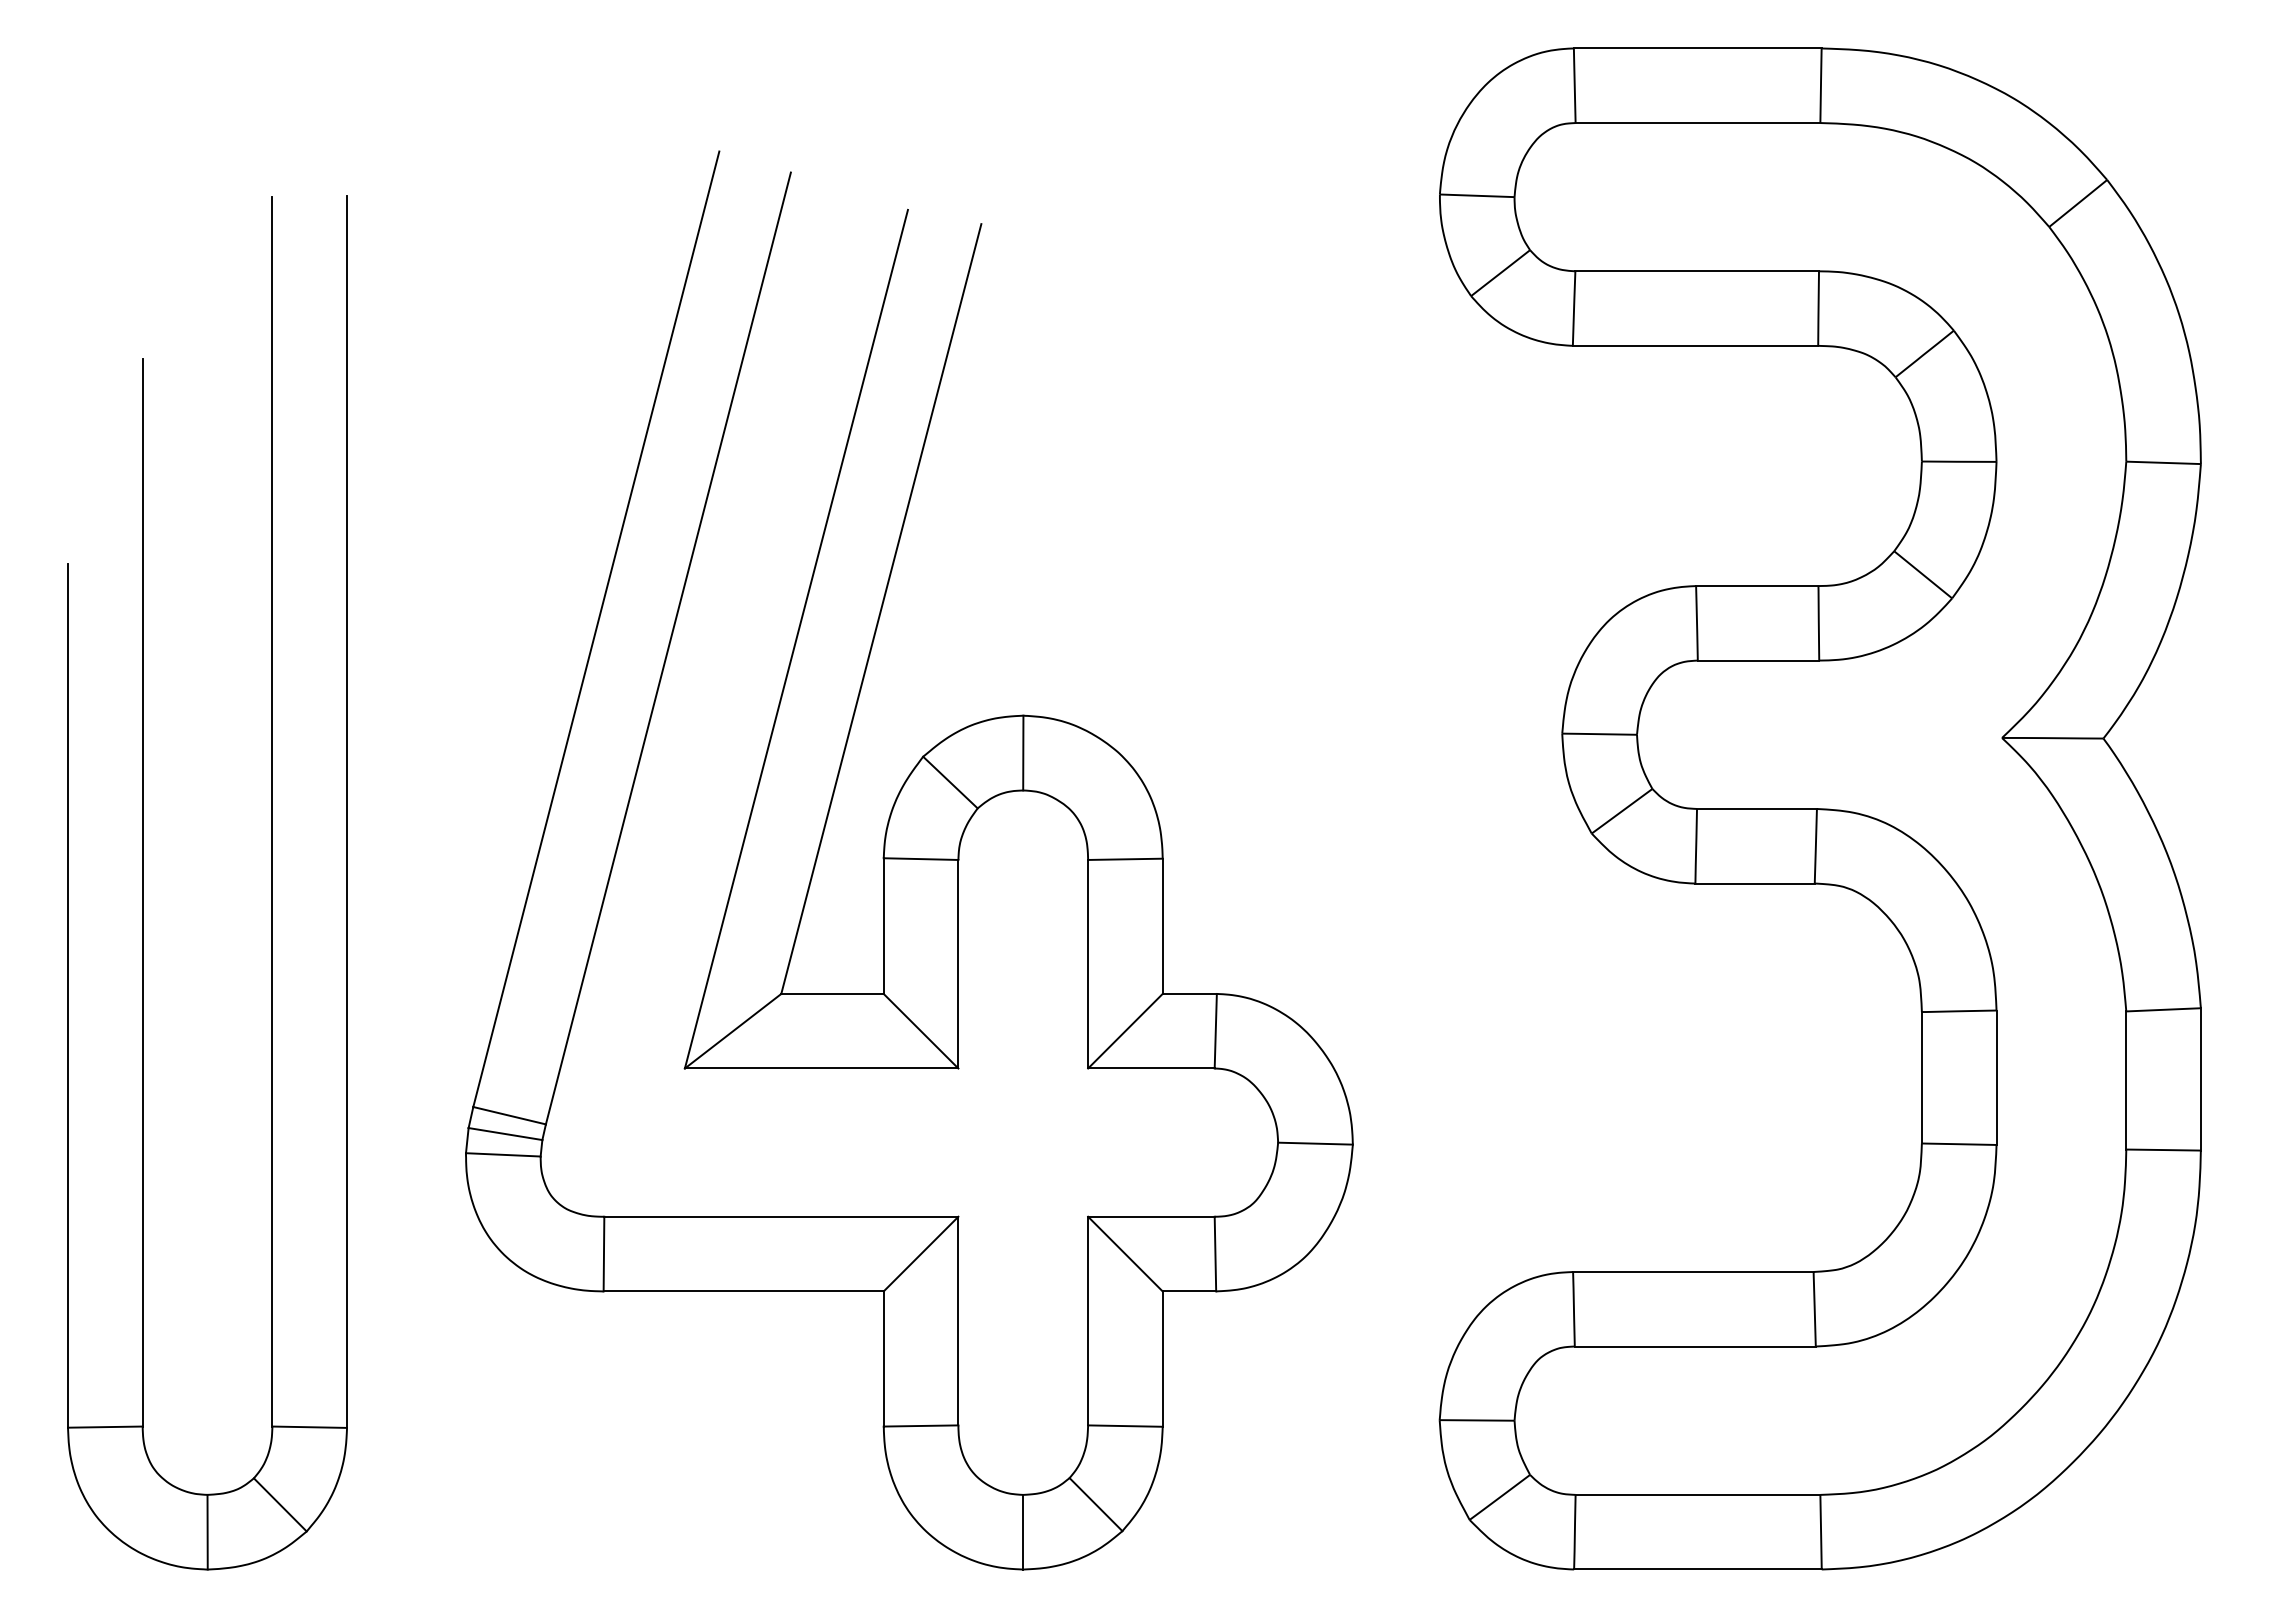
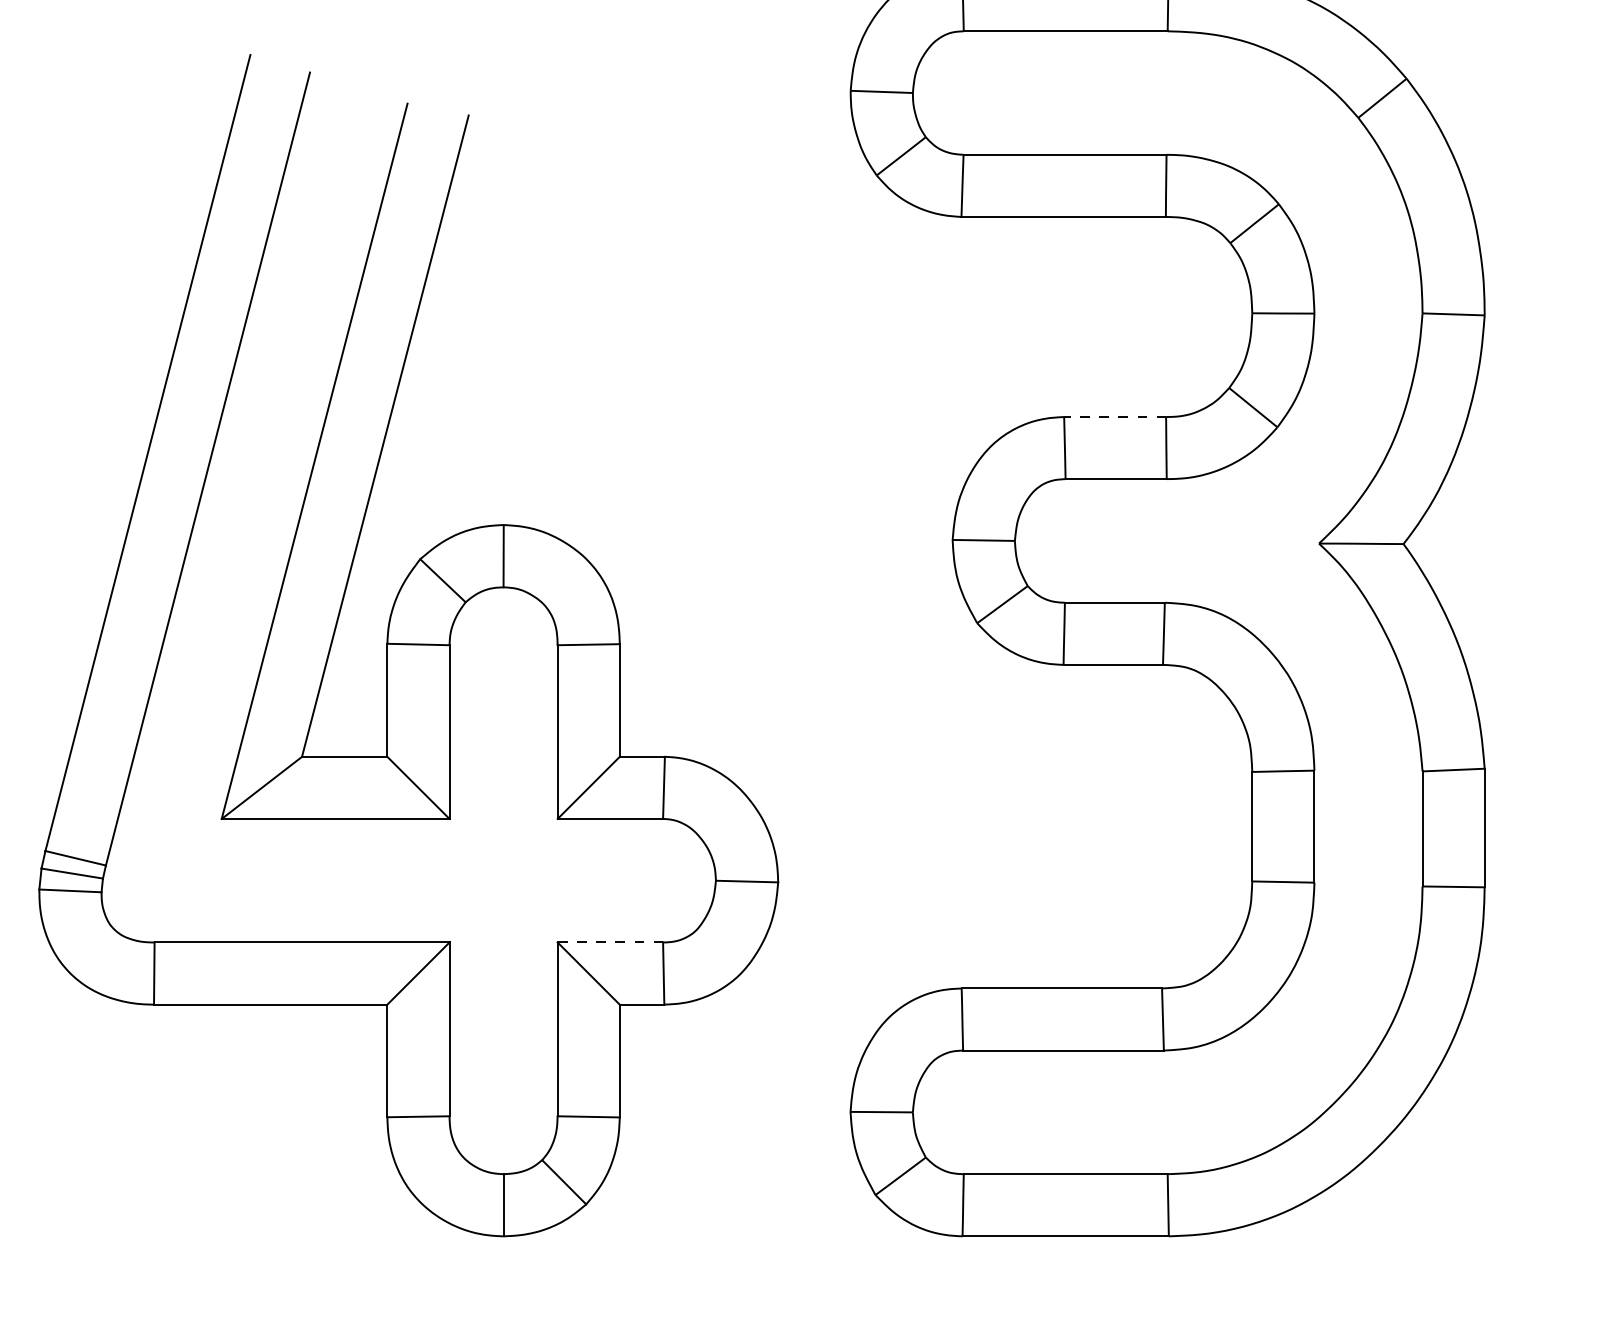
line: (1756, 586) -> (1114, 417), solid -> dashed
line: (1150, 1216) -> (609, 942), solid -> dashed

